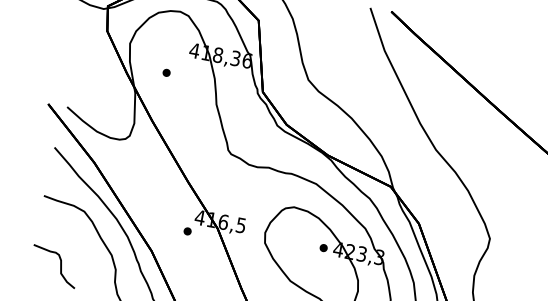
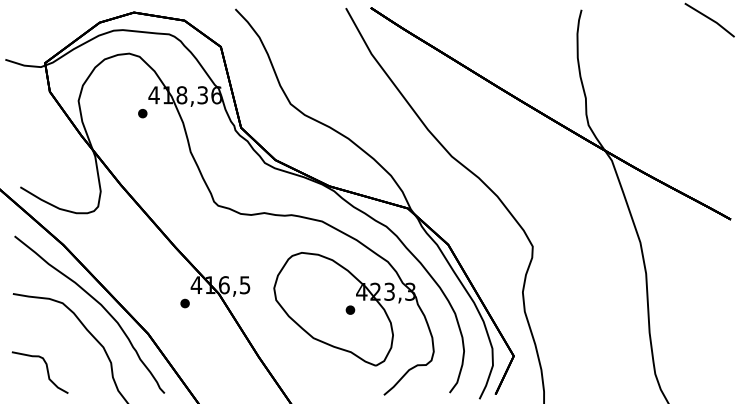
part: (166, 72) -> (142, 113), moved
part: (323, 247) -> (350, 309), moved

